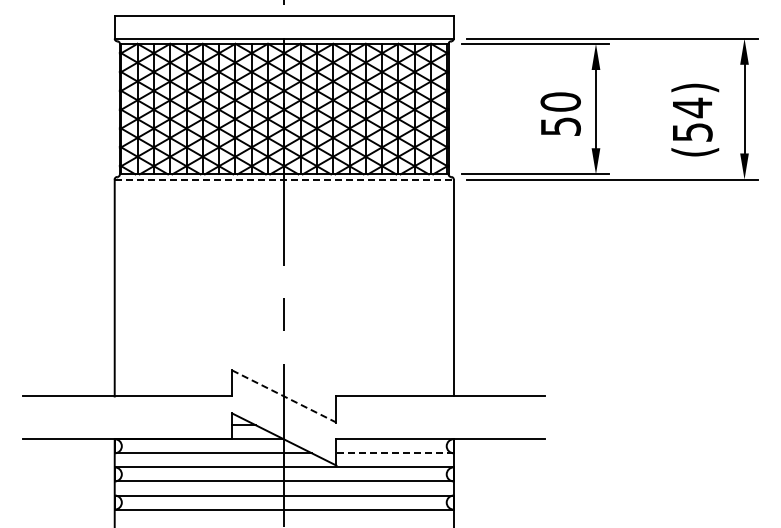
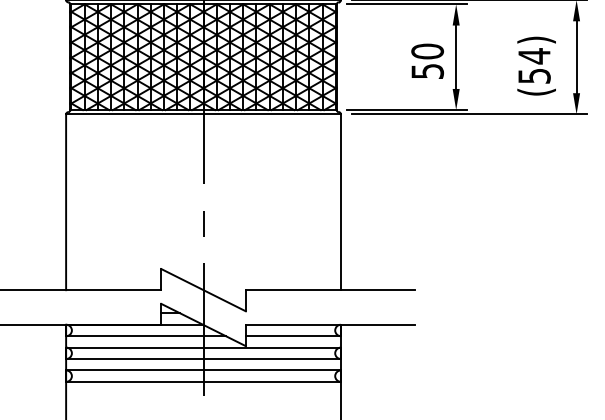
line: (284, 179) -> (203, 114), dashed -> solid
line: (284, 396) -> (203, 290), dashed -> solid
line: (395, 453) -> (293, 336), dashed -> solid

